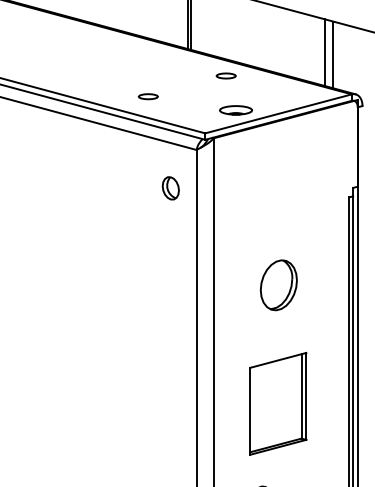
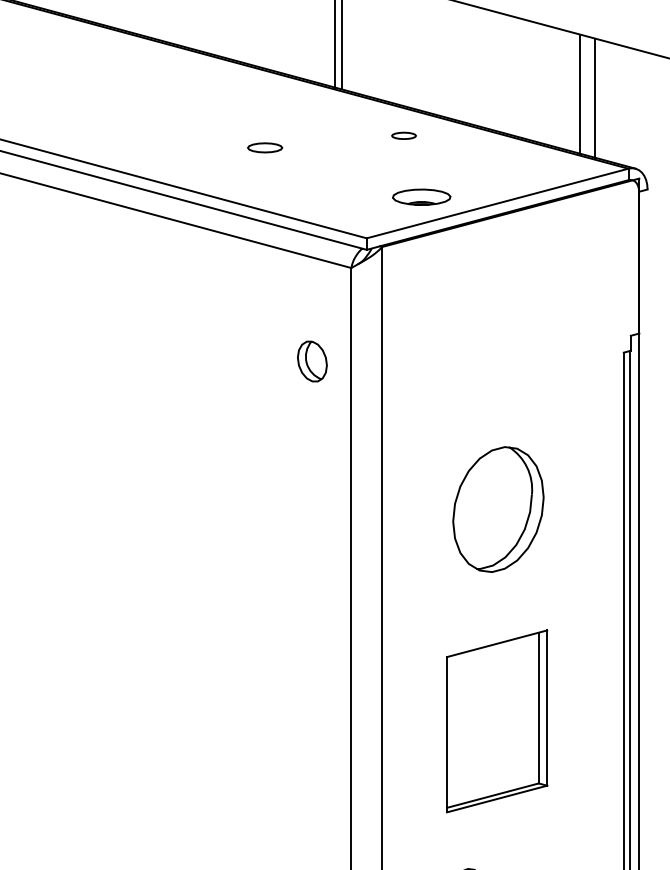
part: (225, 75) -> (402, 134), size x0.7
part: (147, 96) -> (263, 147), moved
part: (170, 188) -> (311, 361), moved
part: (278, 285) -> (497, 510), size x1.4

